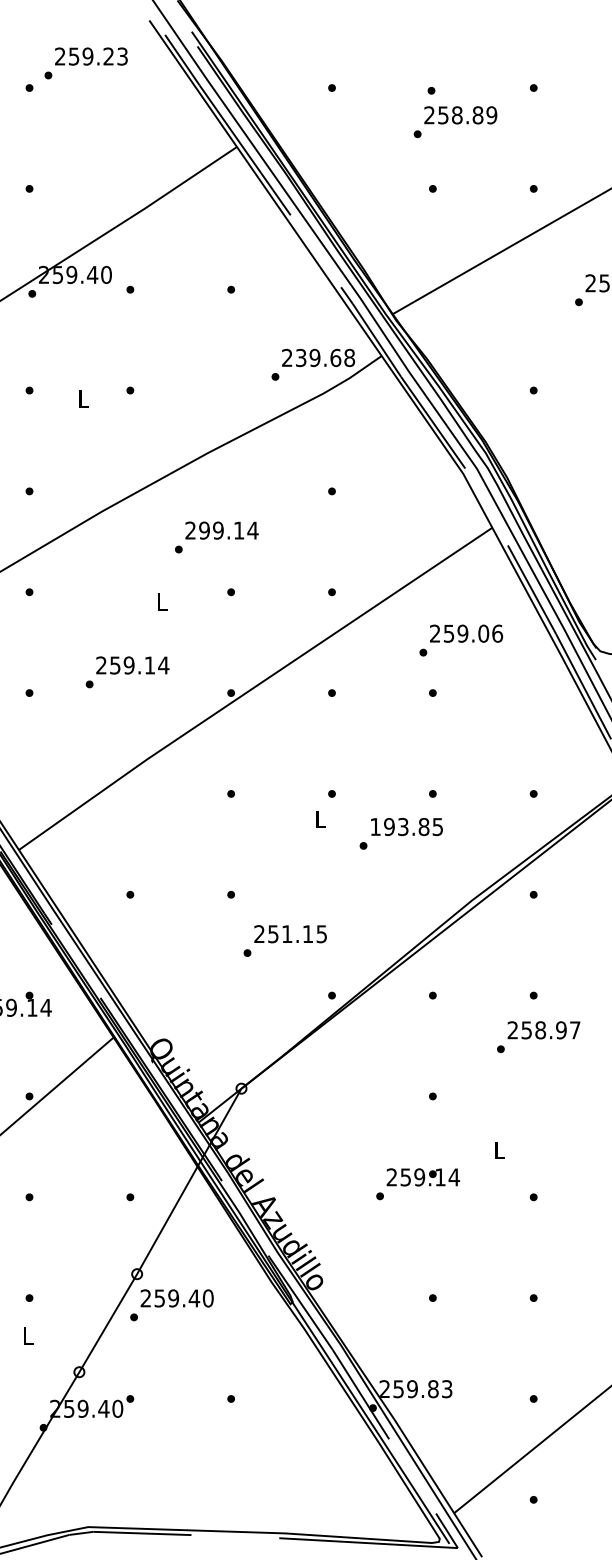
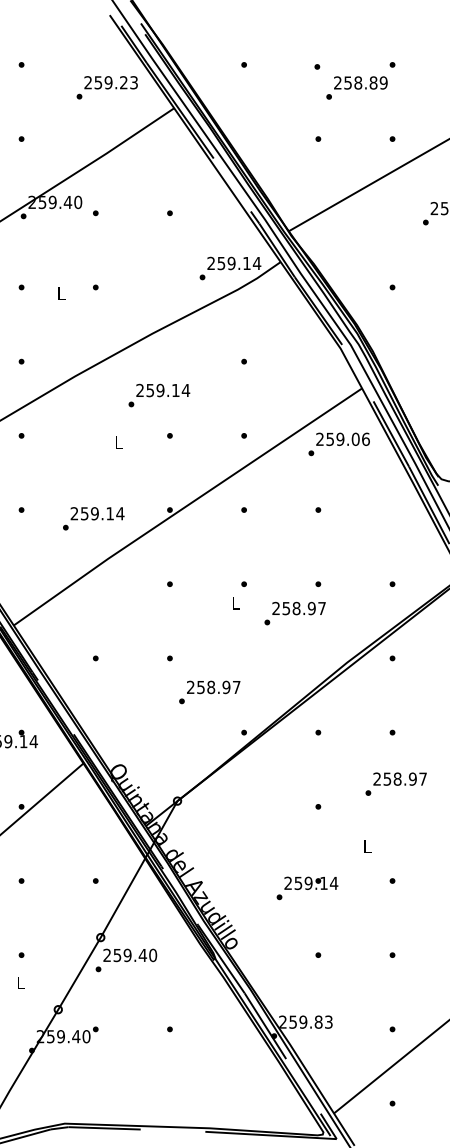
text: (85, 63) -> (106, 87), moved
text: (454, 121) -> (356, 87), moved
text: (325, 357) -> (239, 263), 239.68 -> 259.14
text: (204, 529) -> (150, 389), 299.14 -> 259.14
text: (460, 640) -> (338, 444), moved
text: (127, 671) -> (93, 518), moved
text: (405, 826) -> (298, 608), 193.85 -> 258.97
text: (303, 934) -> (223, 687), 251.15 -> 258.97
text: (537, 1036) -> (395, 783), moved
text: (418, 1184) -> (307, 888), moved

